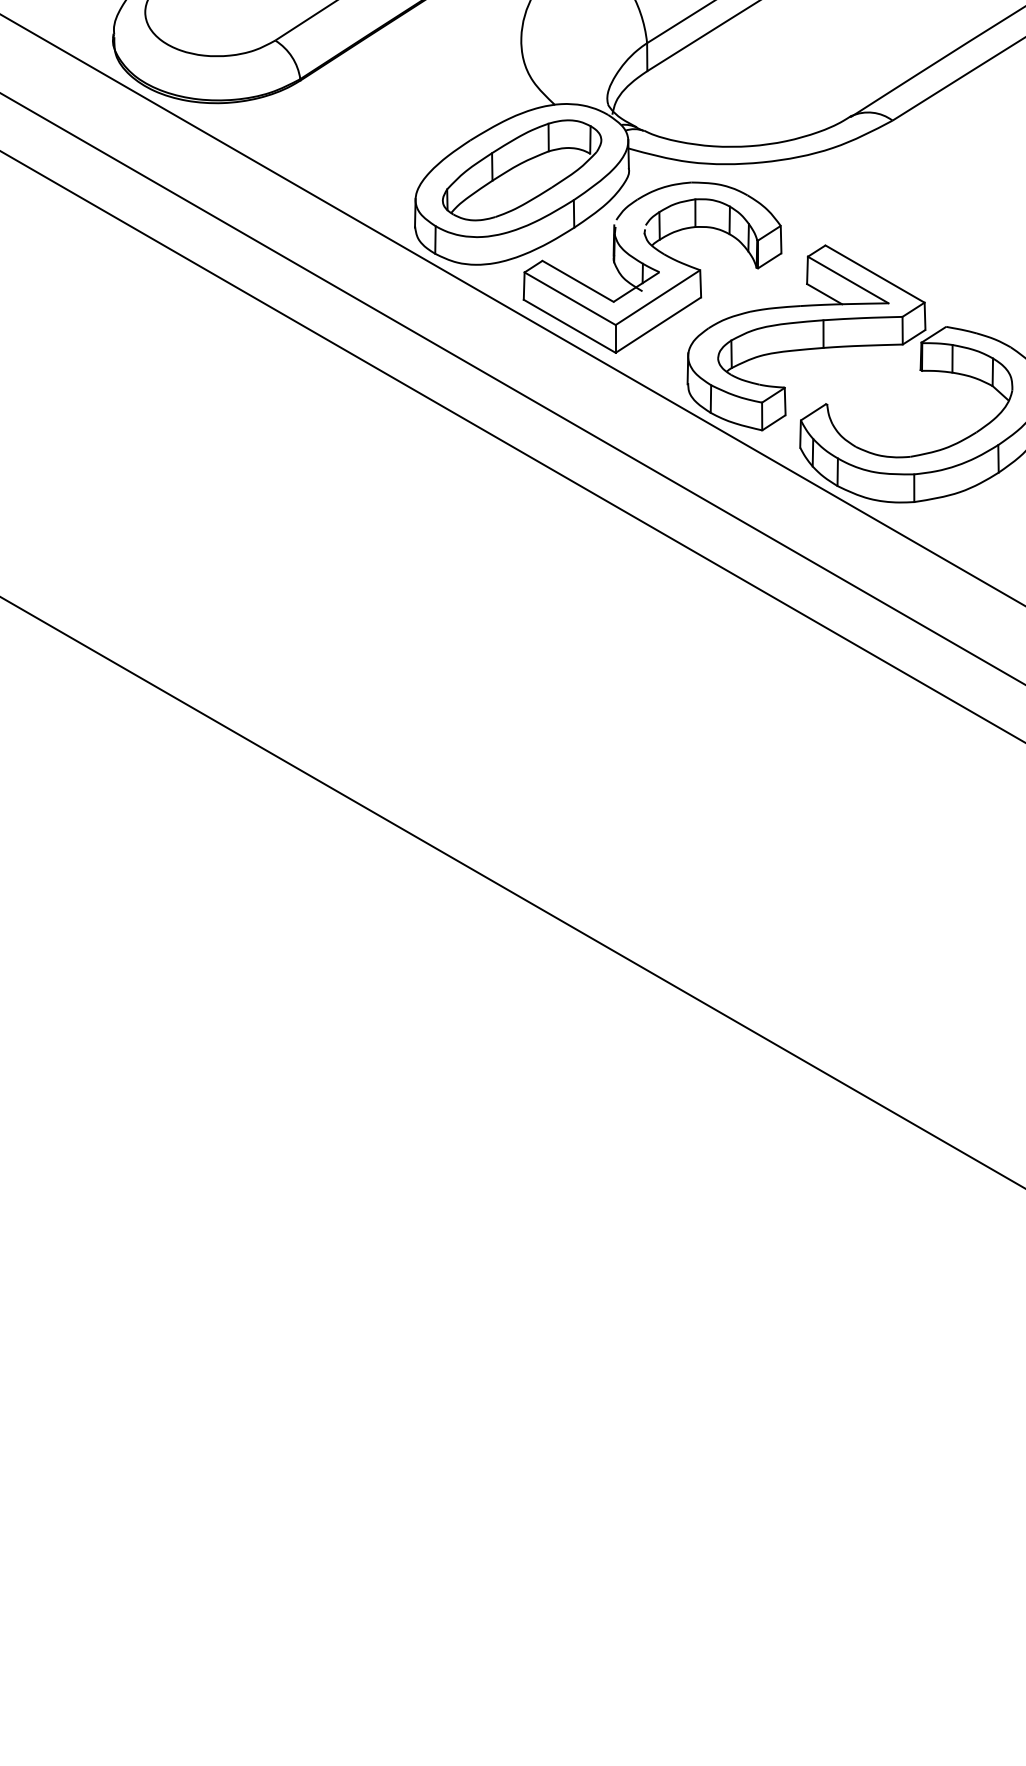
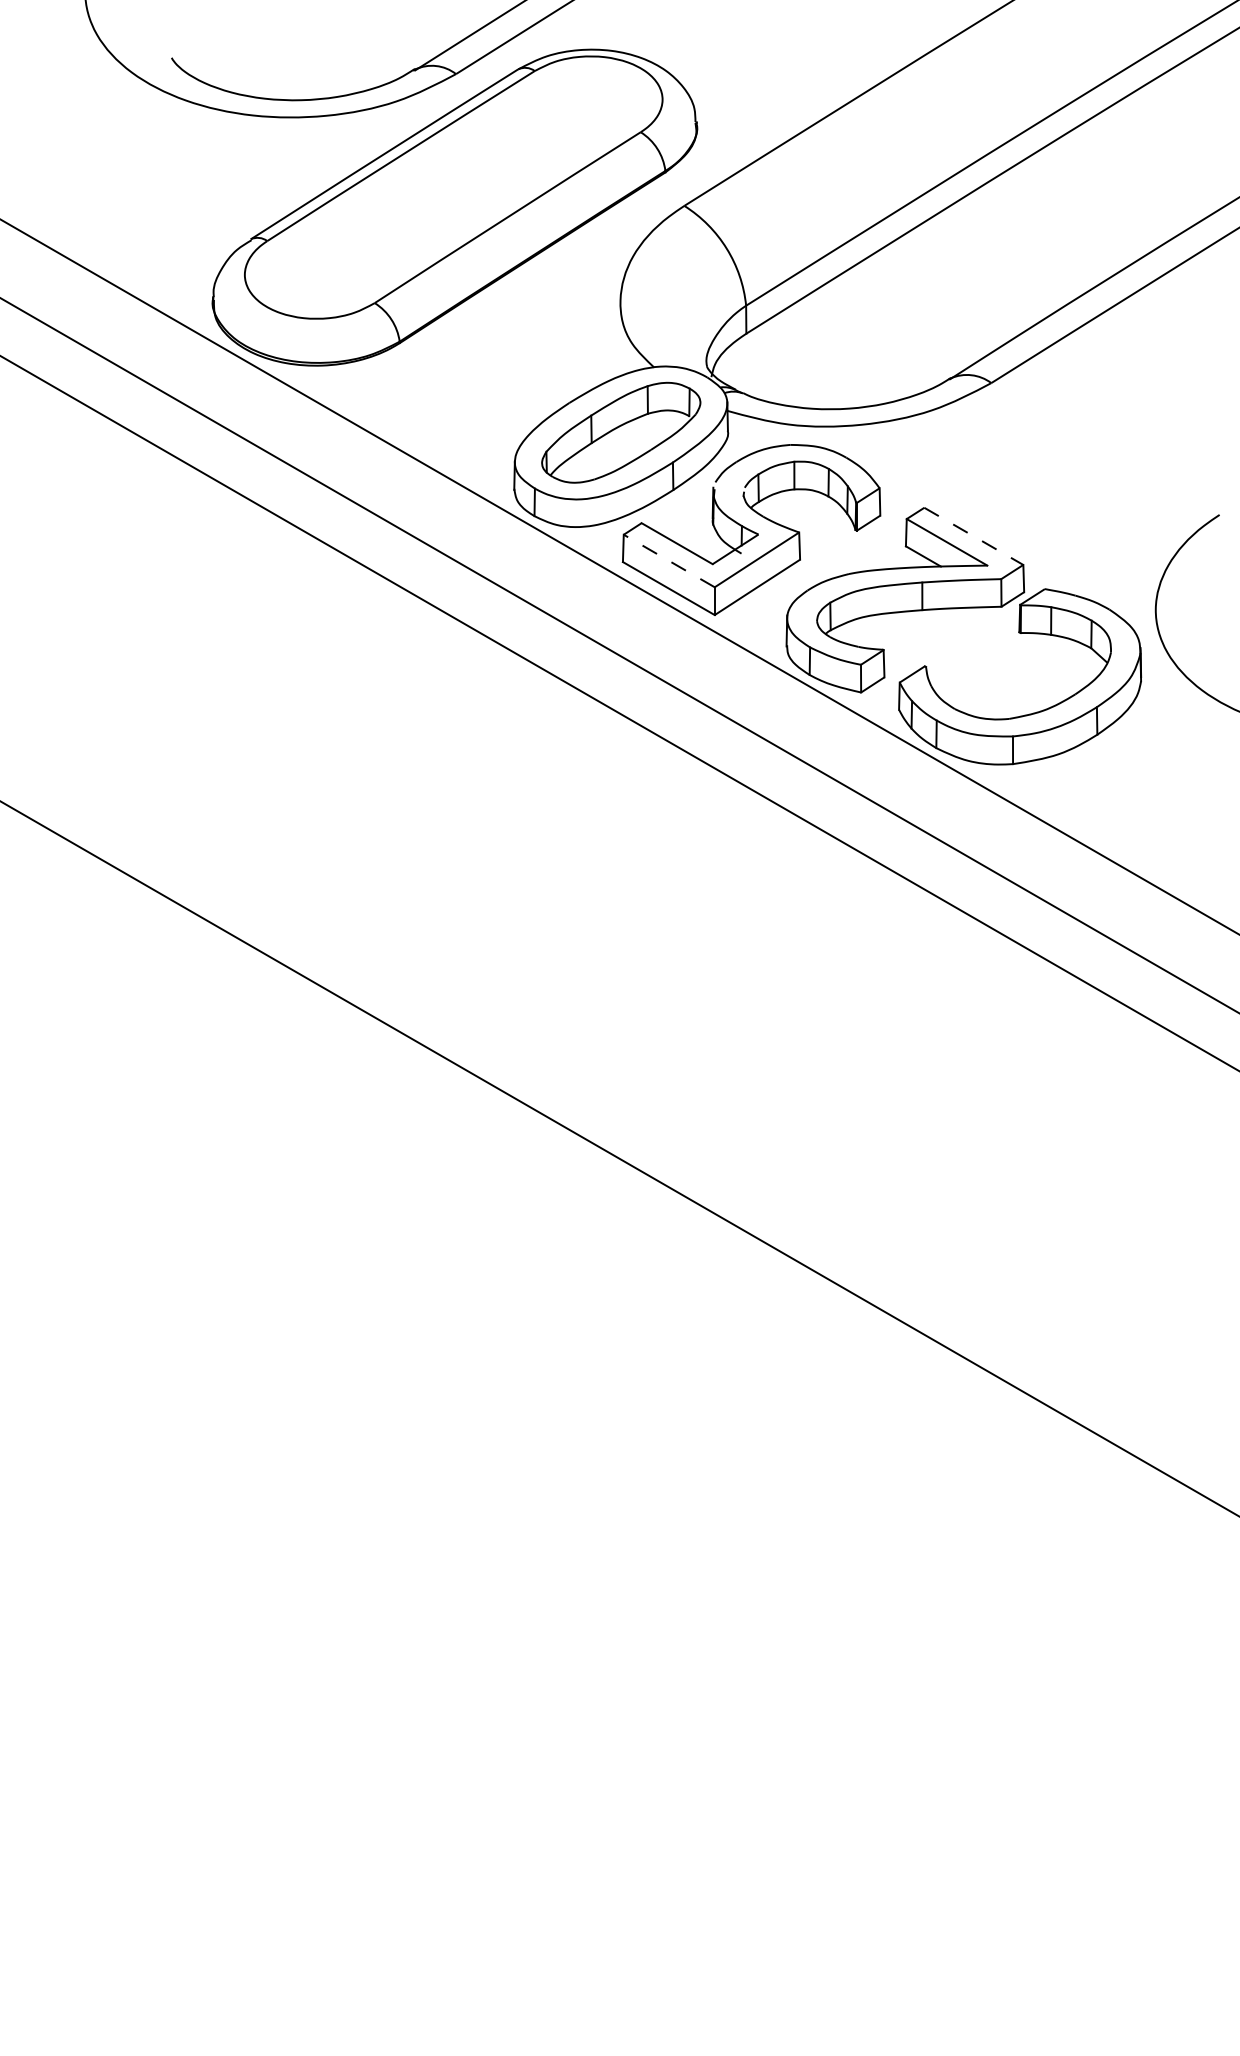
line: (875, 274) -> (974, 536), solid -> dashed
line: (570, 299) -> (669, 561), solid -> dashed

